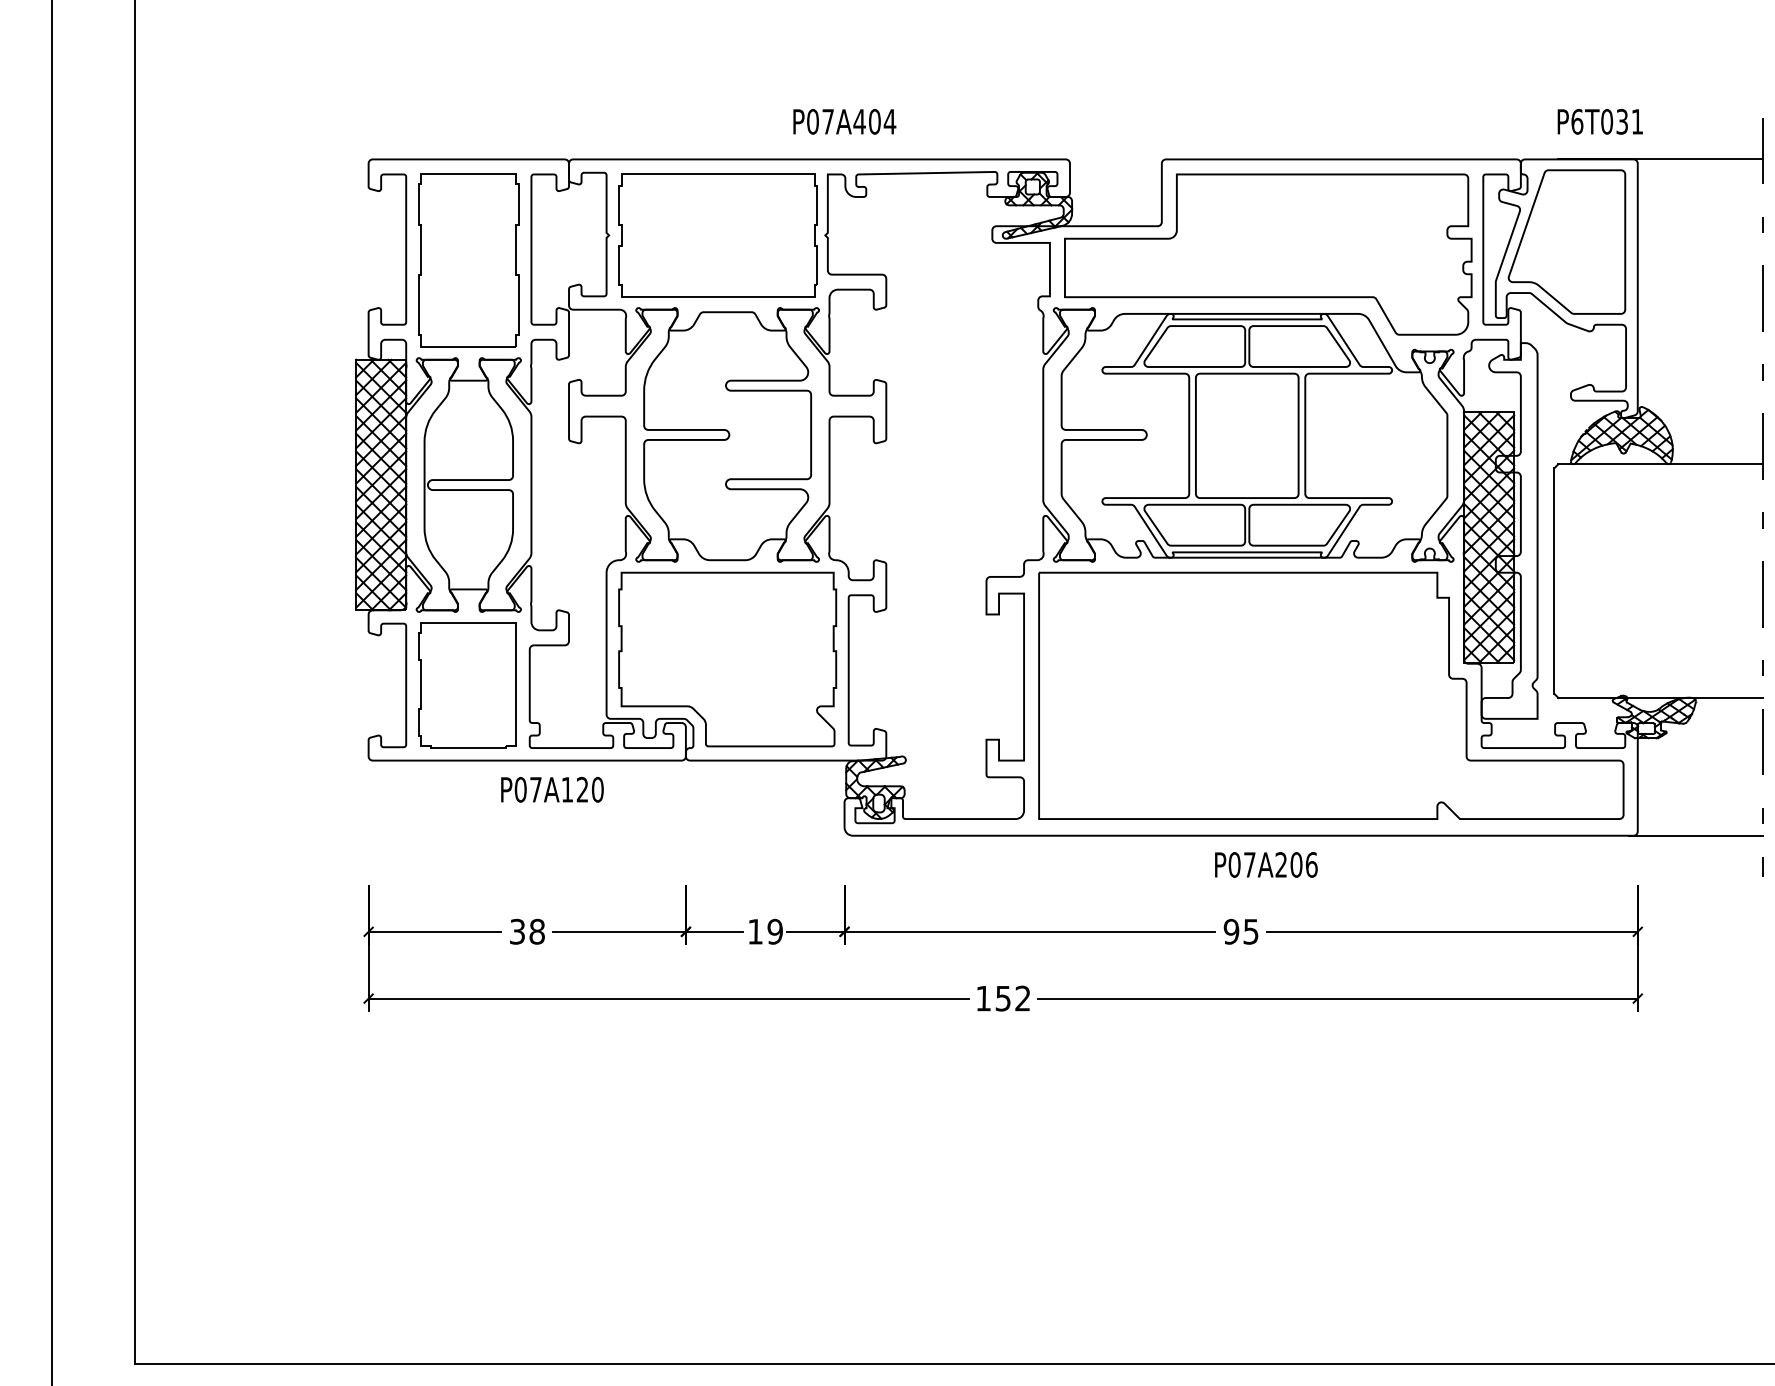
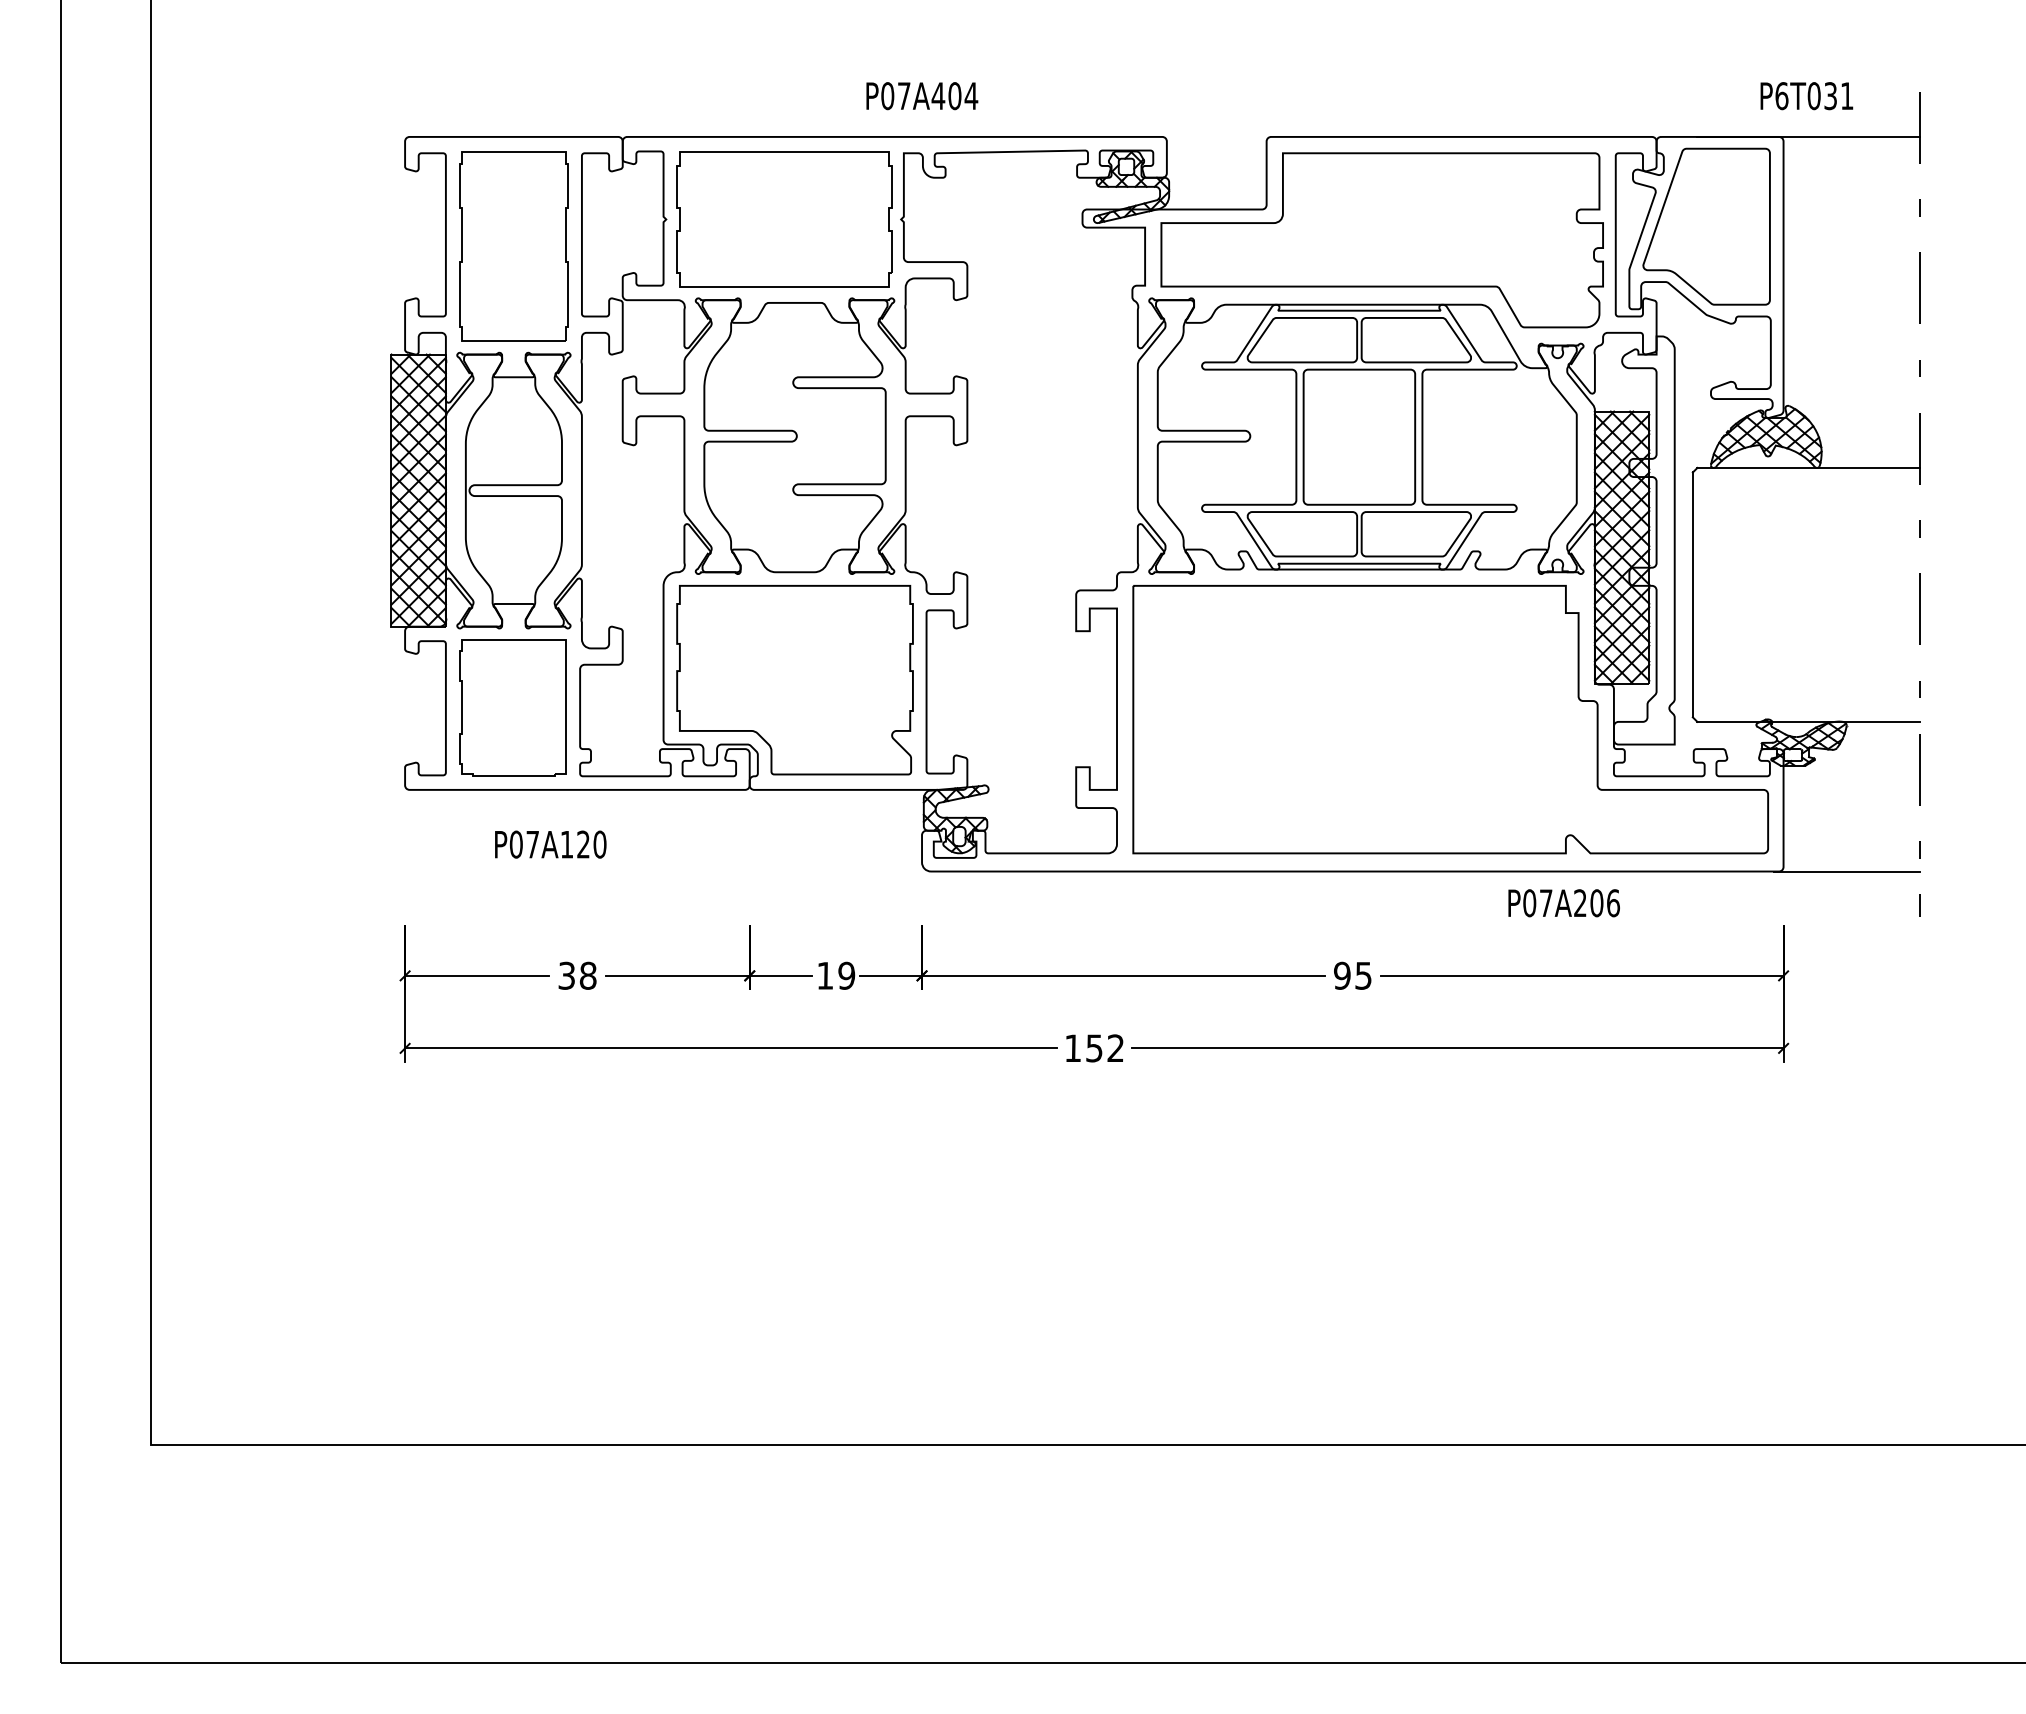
text: (1599, 122) -> (1806, 96), moved
text: (552, 789) -> (550, 844), moved
text: (1265, 865) -> (1563, 903), moved

